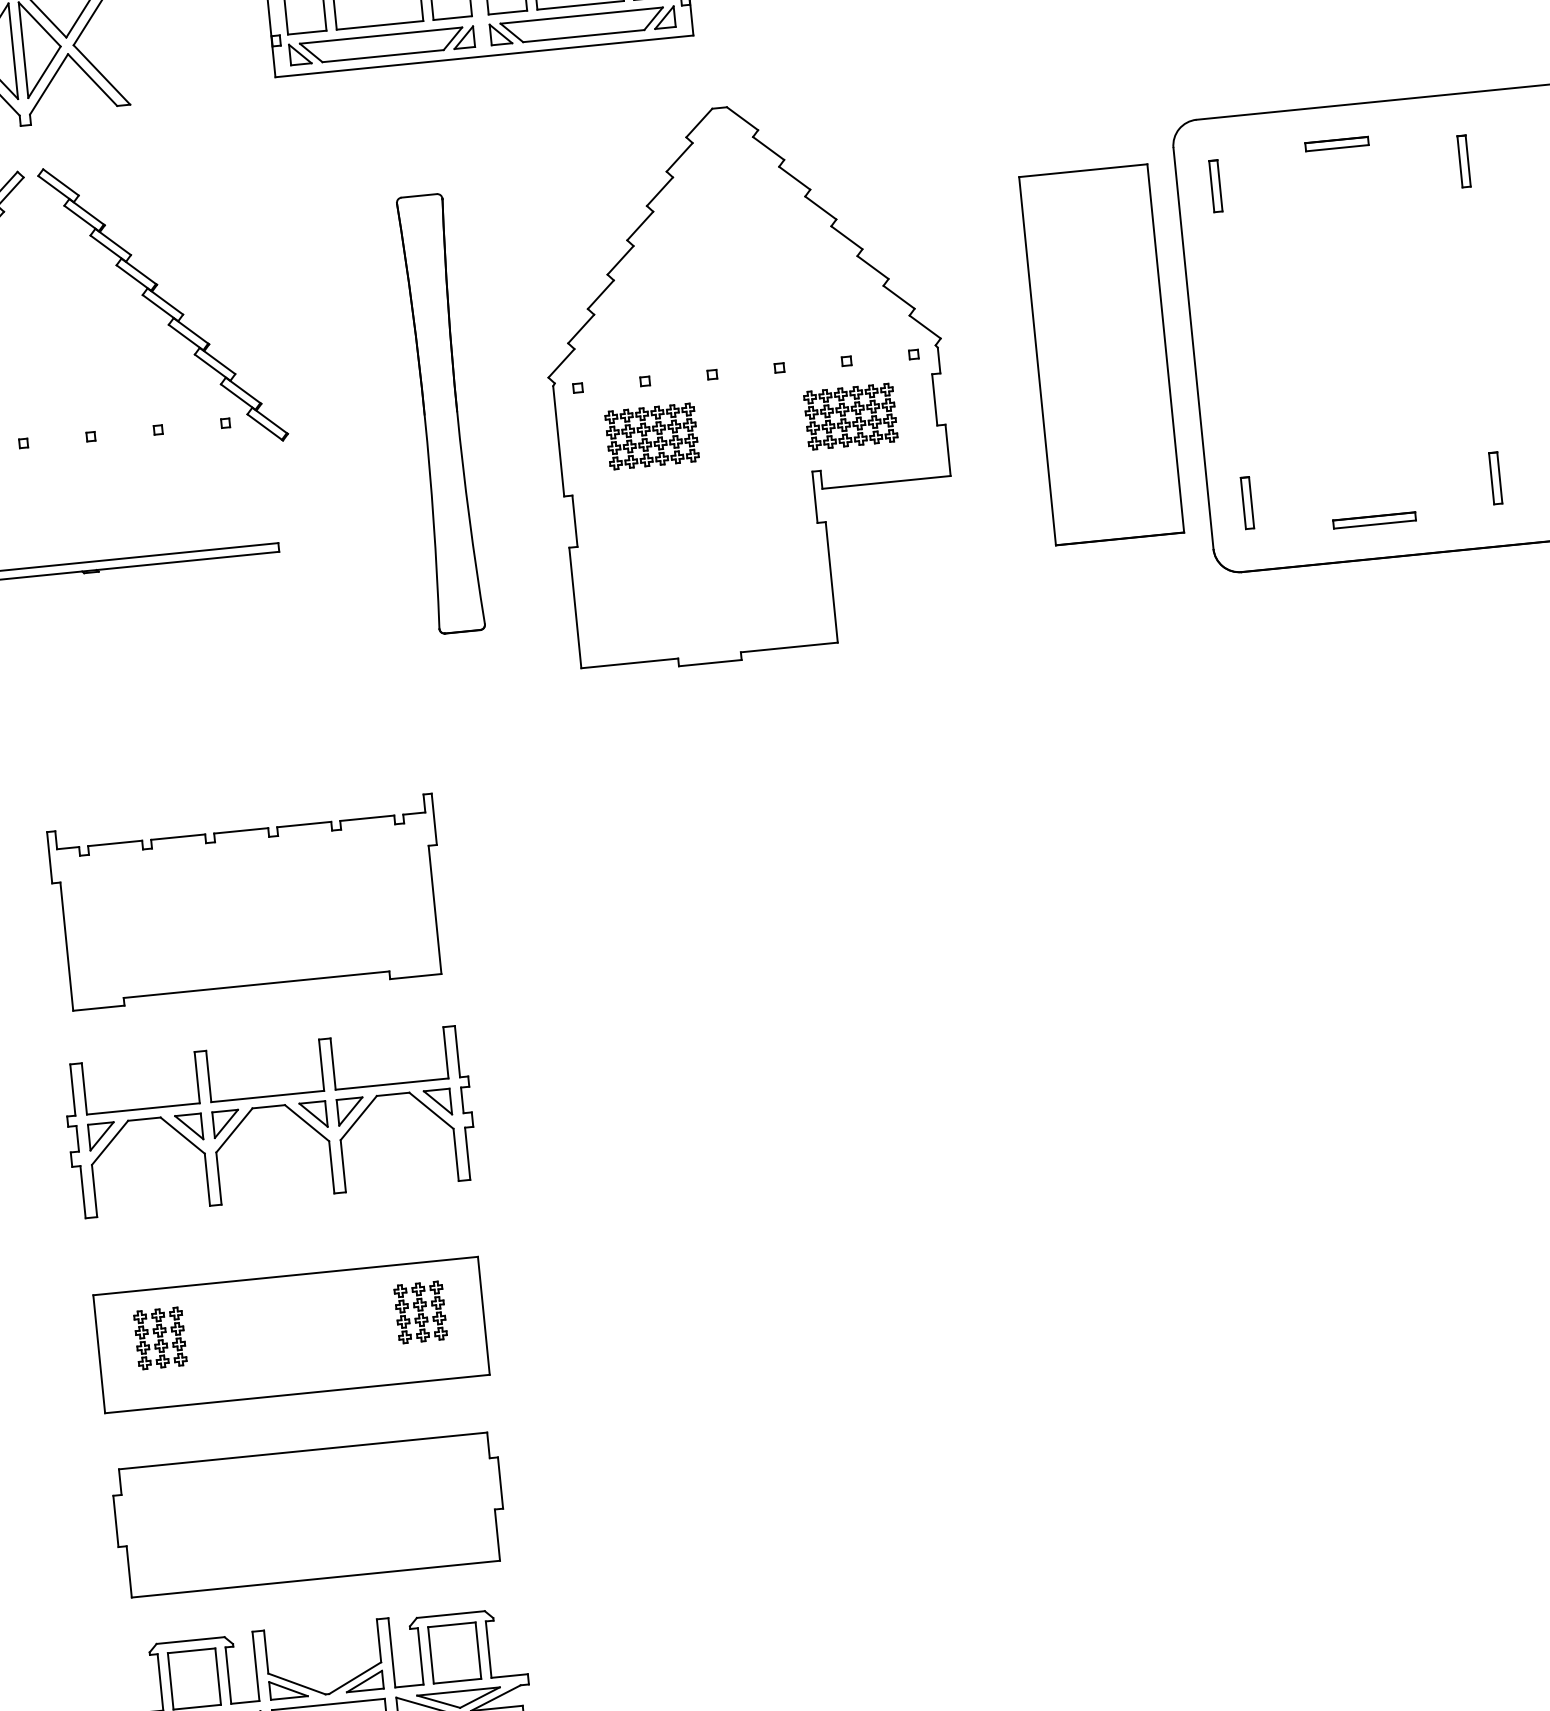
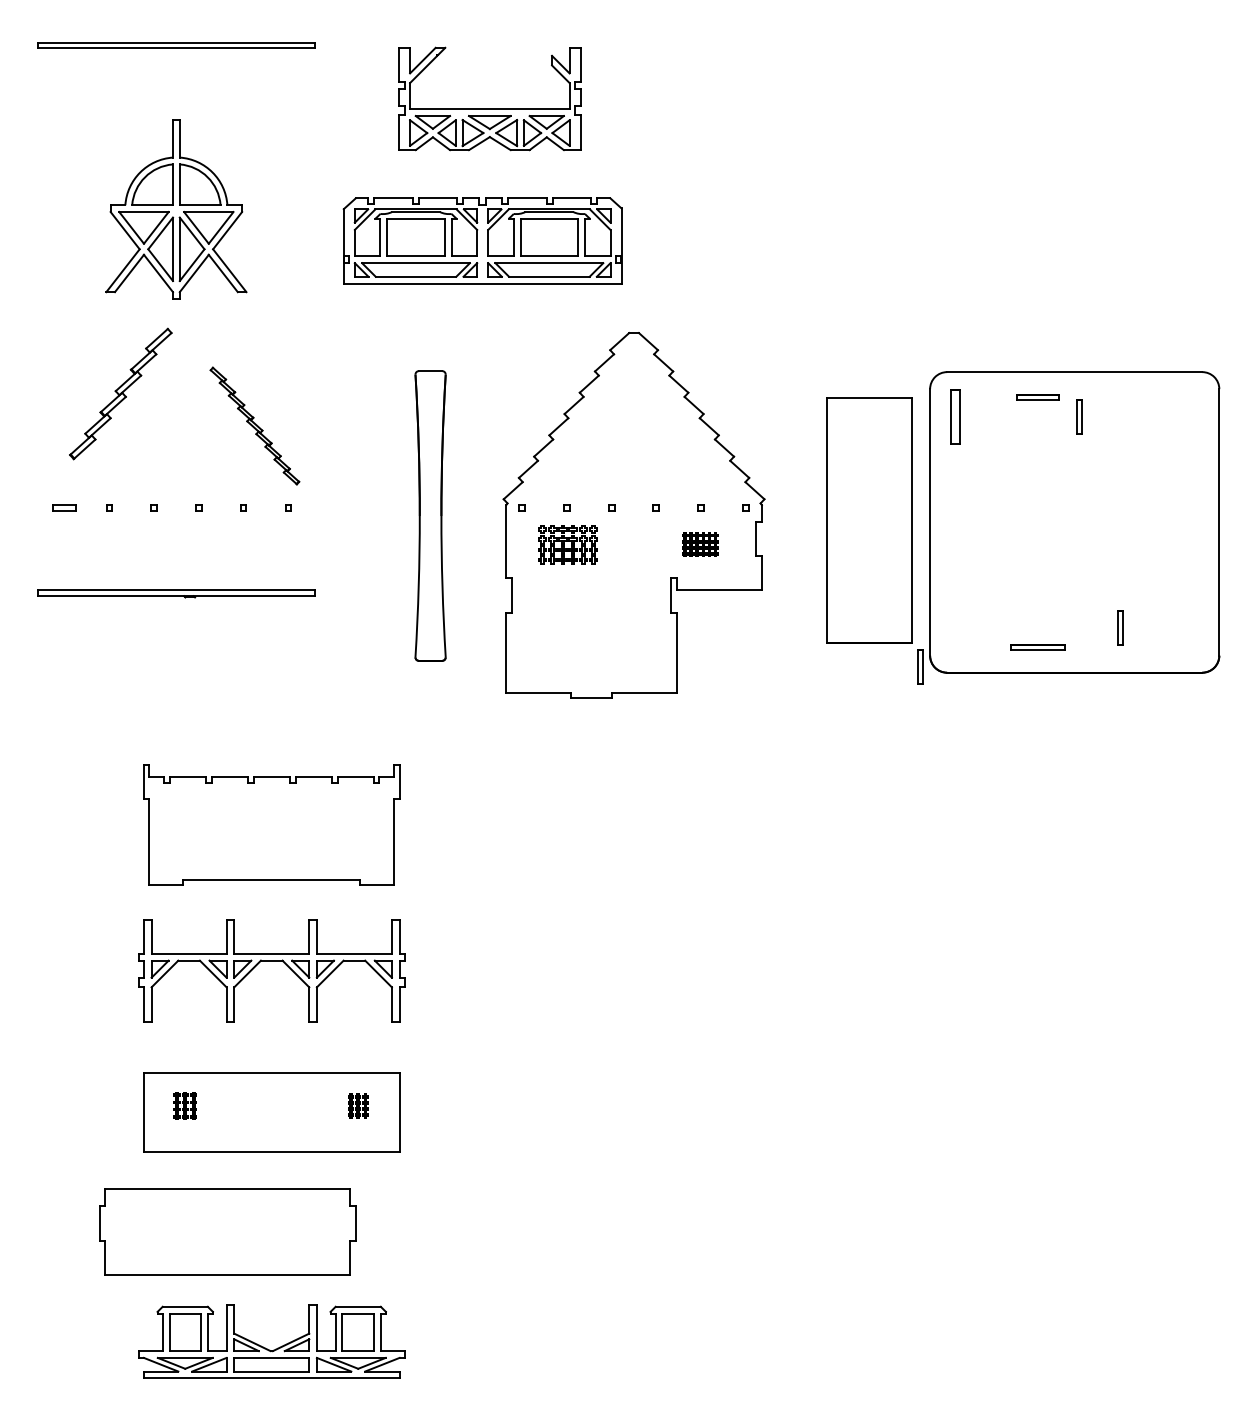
part: (1464, 160) -> (1079, 416), moved
part: (1215, 185) -> (955, 416), size x1.6
part: (162, 304) -> (254, 425), size x0.6
part: (851, 416) -> (700, 544), size x0.6
part: (1247, 502) -> (920, 666), moved
part: (419, 1311) -> (357, 1105), size x0.6
part: (160, 1337) -> (185, 1105), size x0.7
part: (309, 1514) -> (227, 1231), moved

